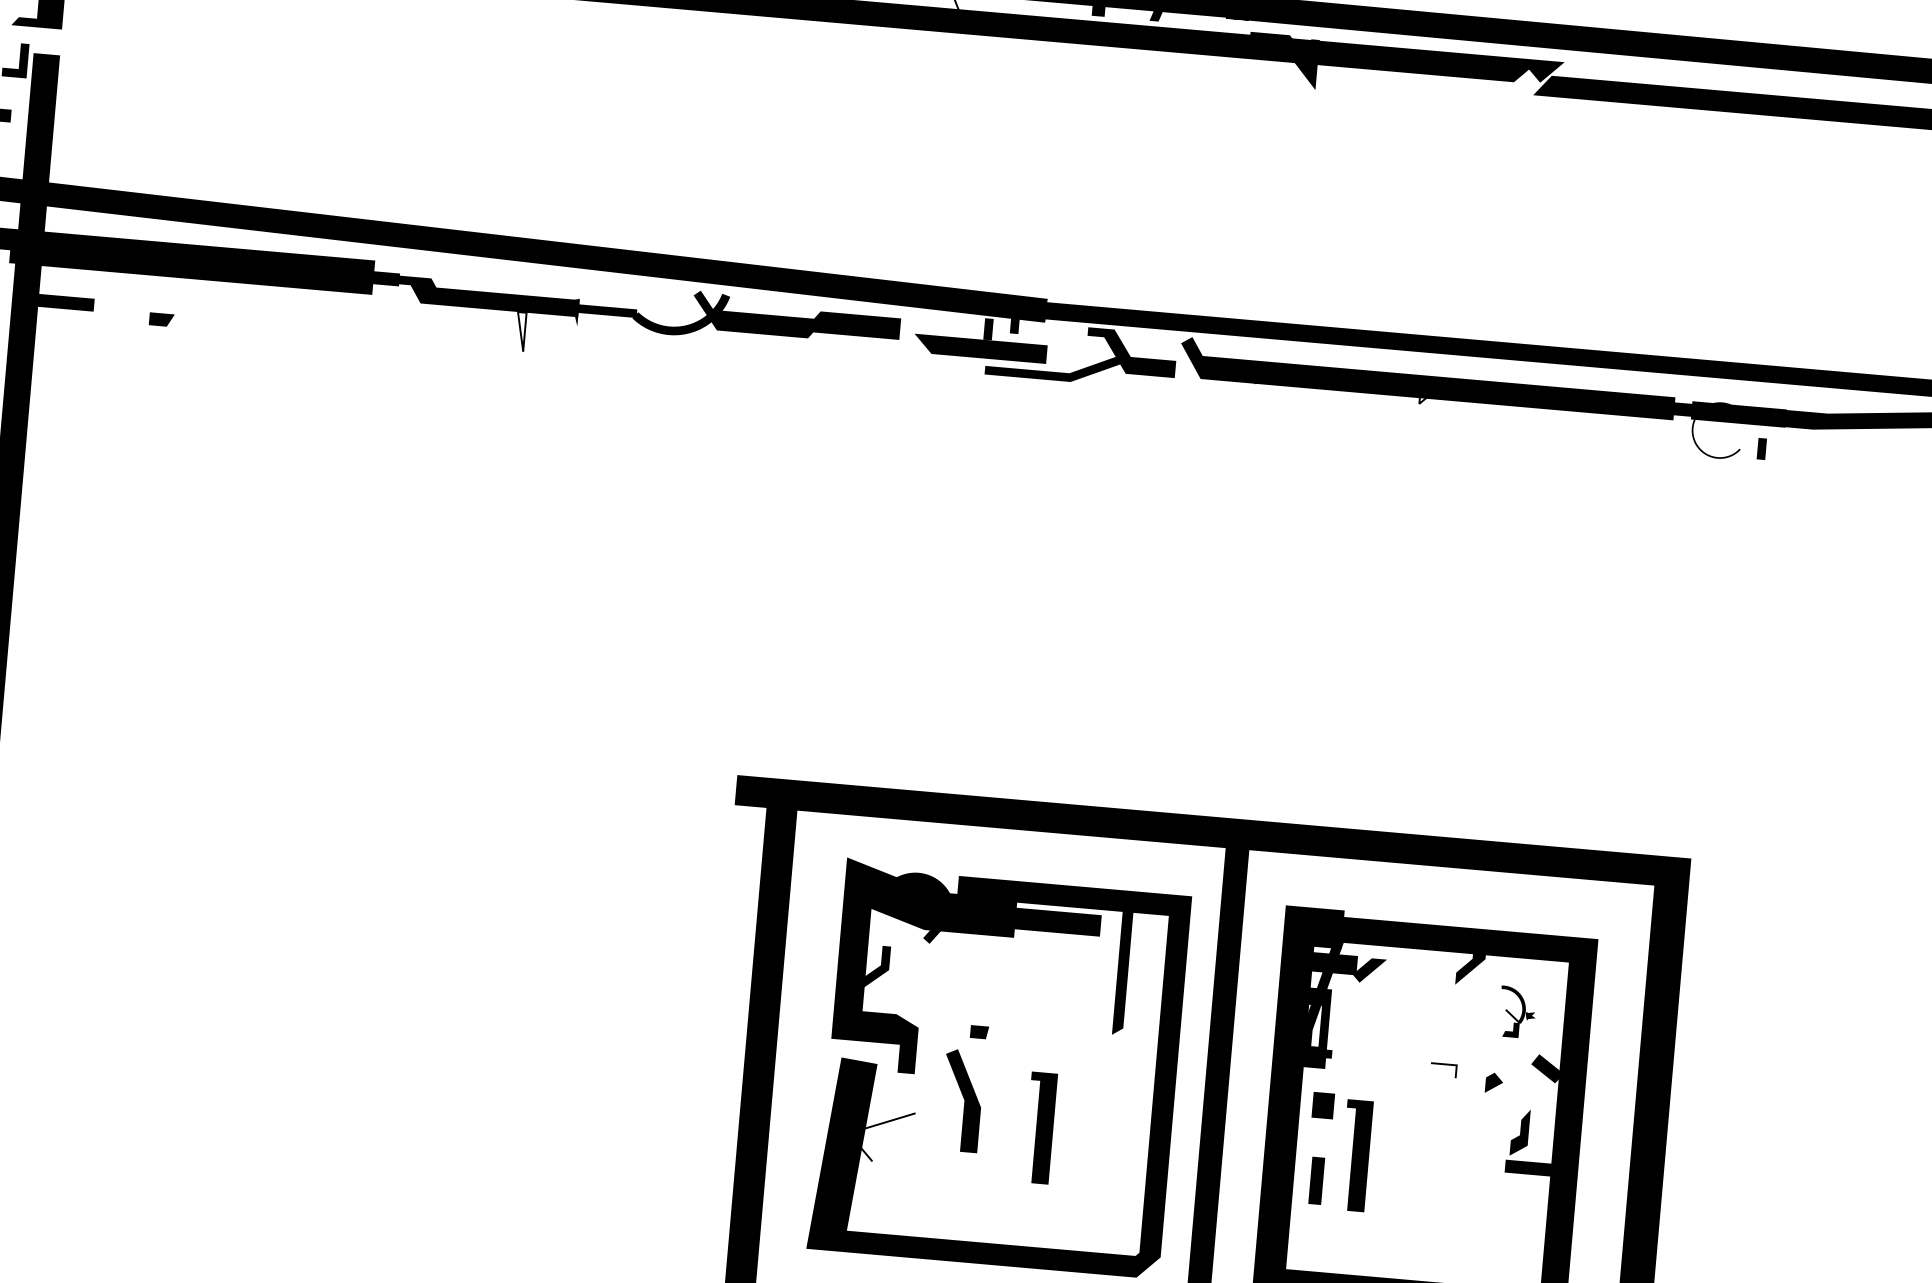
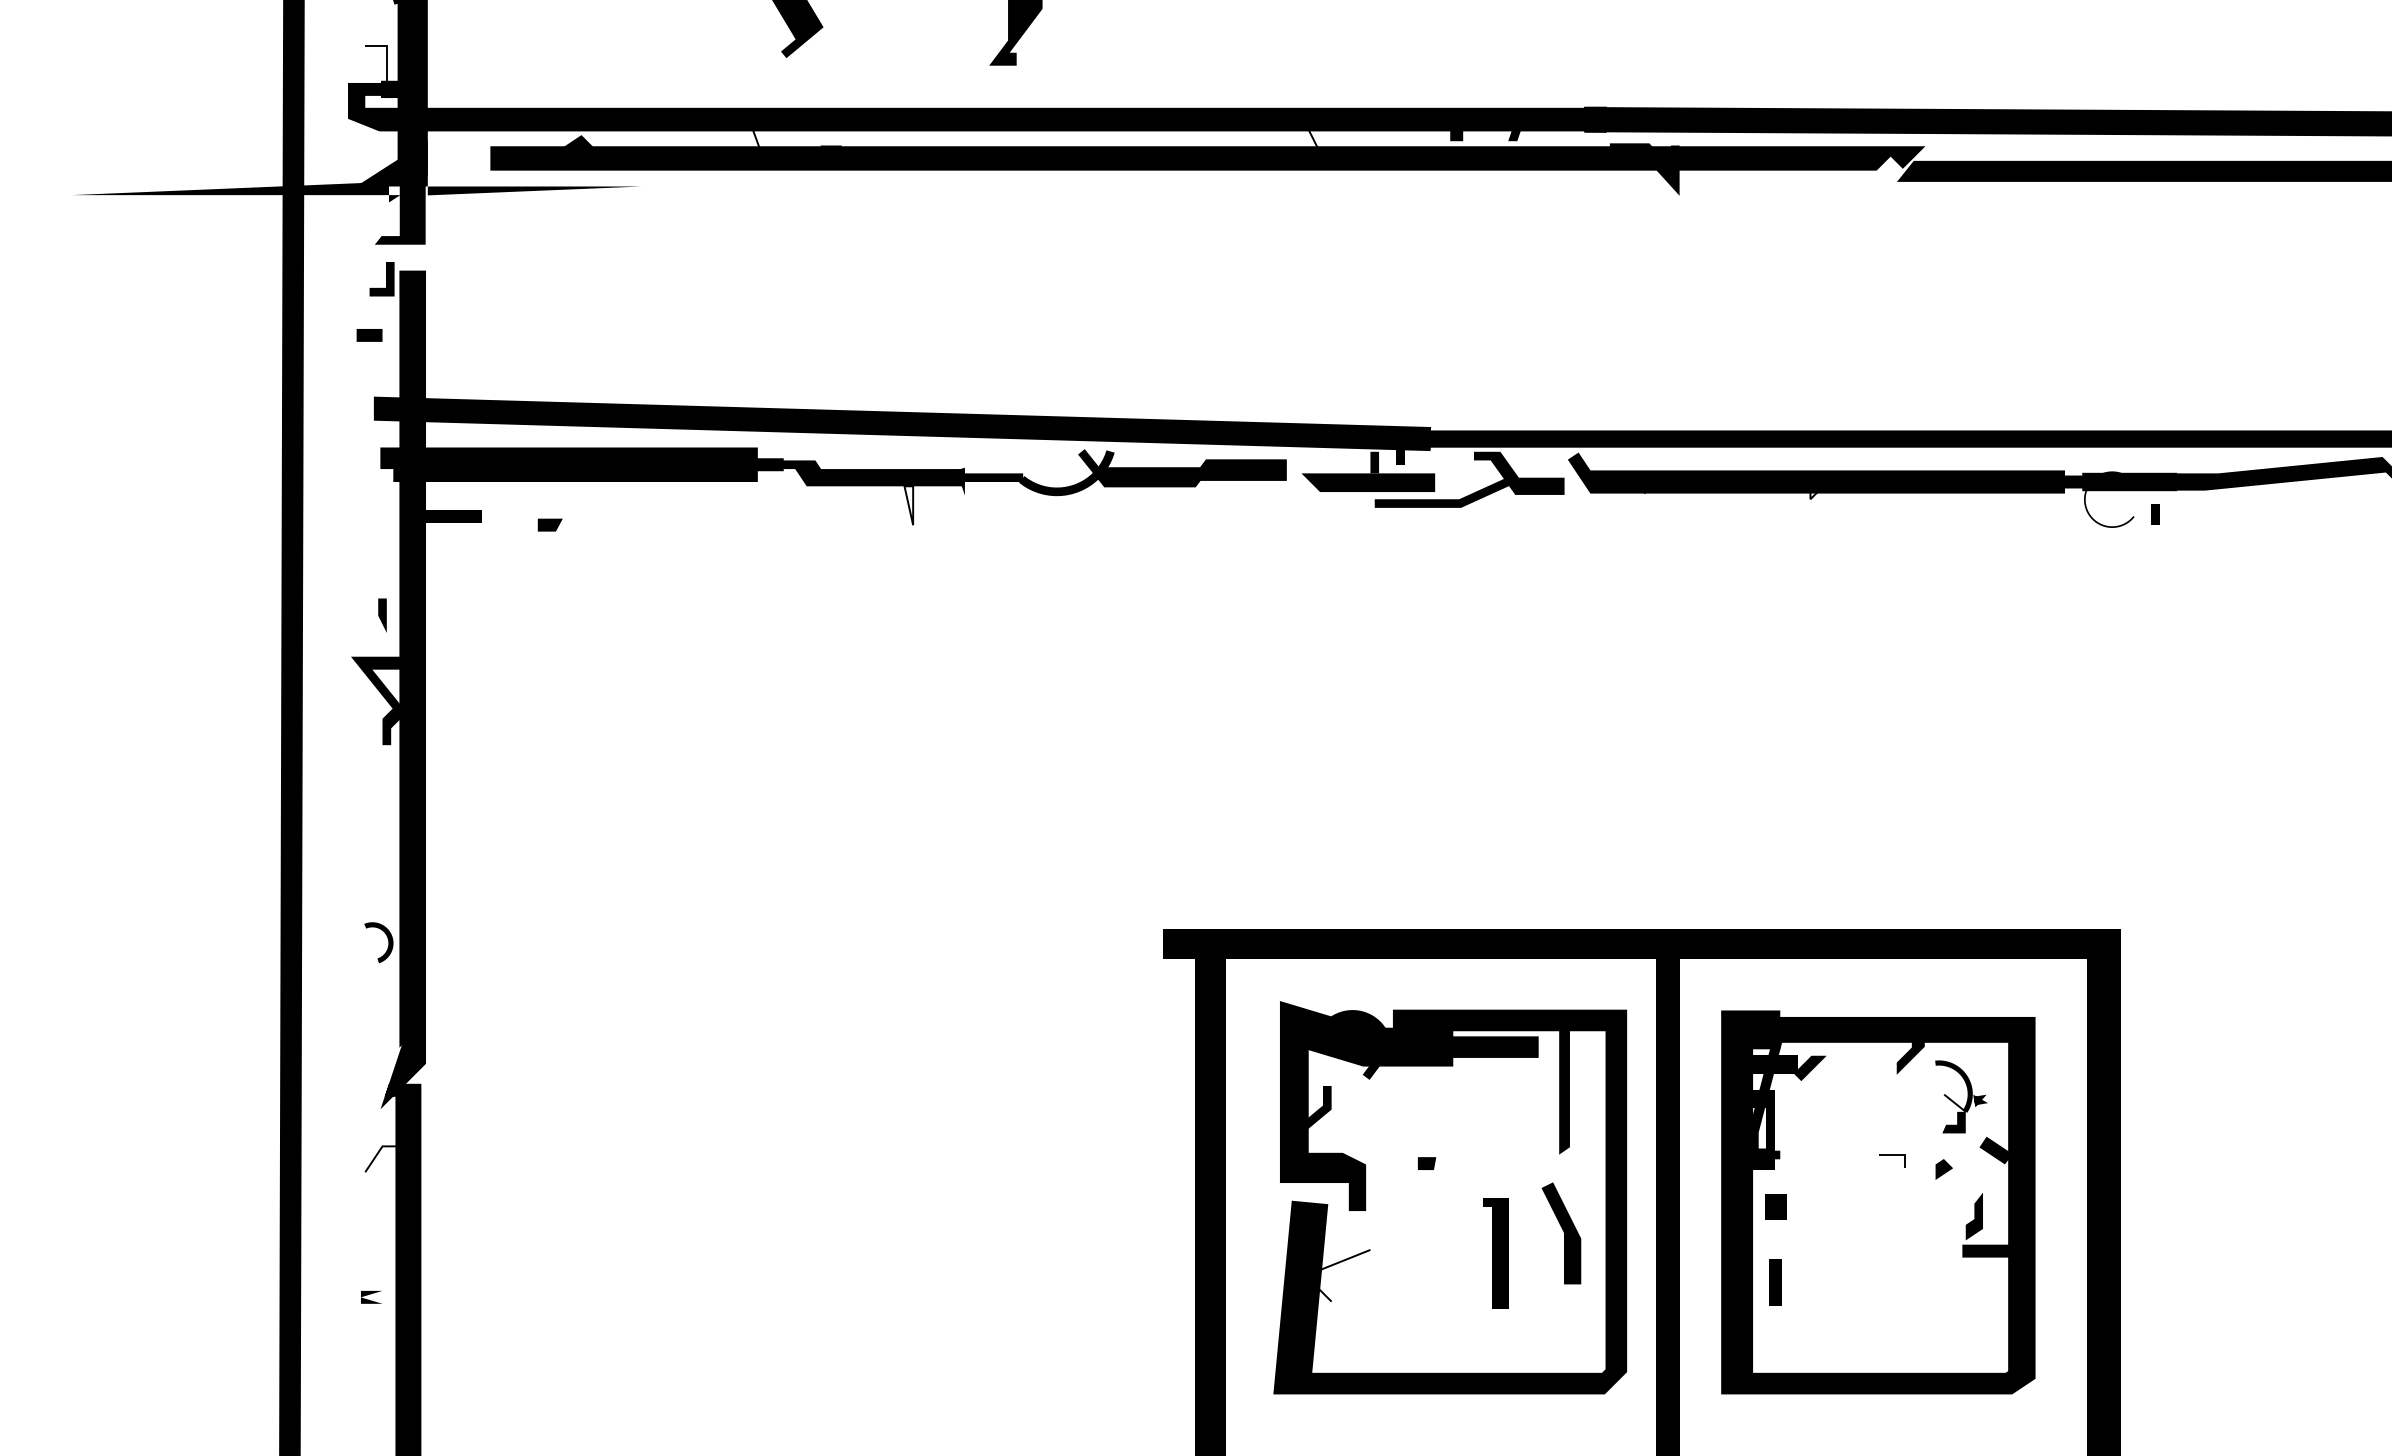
part: (1517, 1011) -> (1961, 1096), size x1.43
line: (963, 1100) -> (1563, 1232), moved
line: (1355, 1155) -> (1812, 1253), removed

